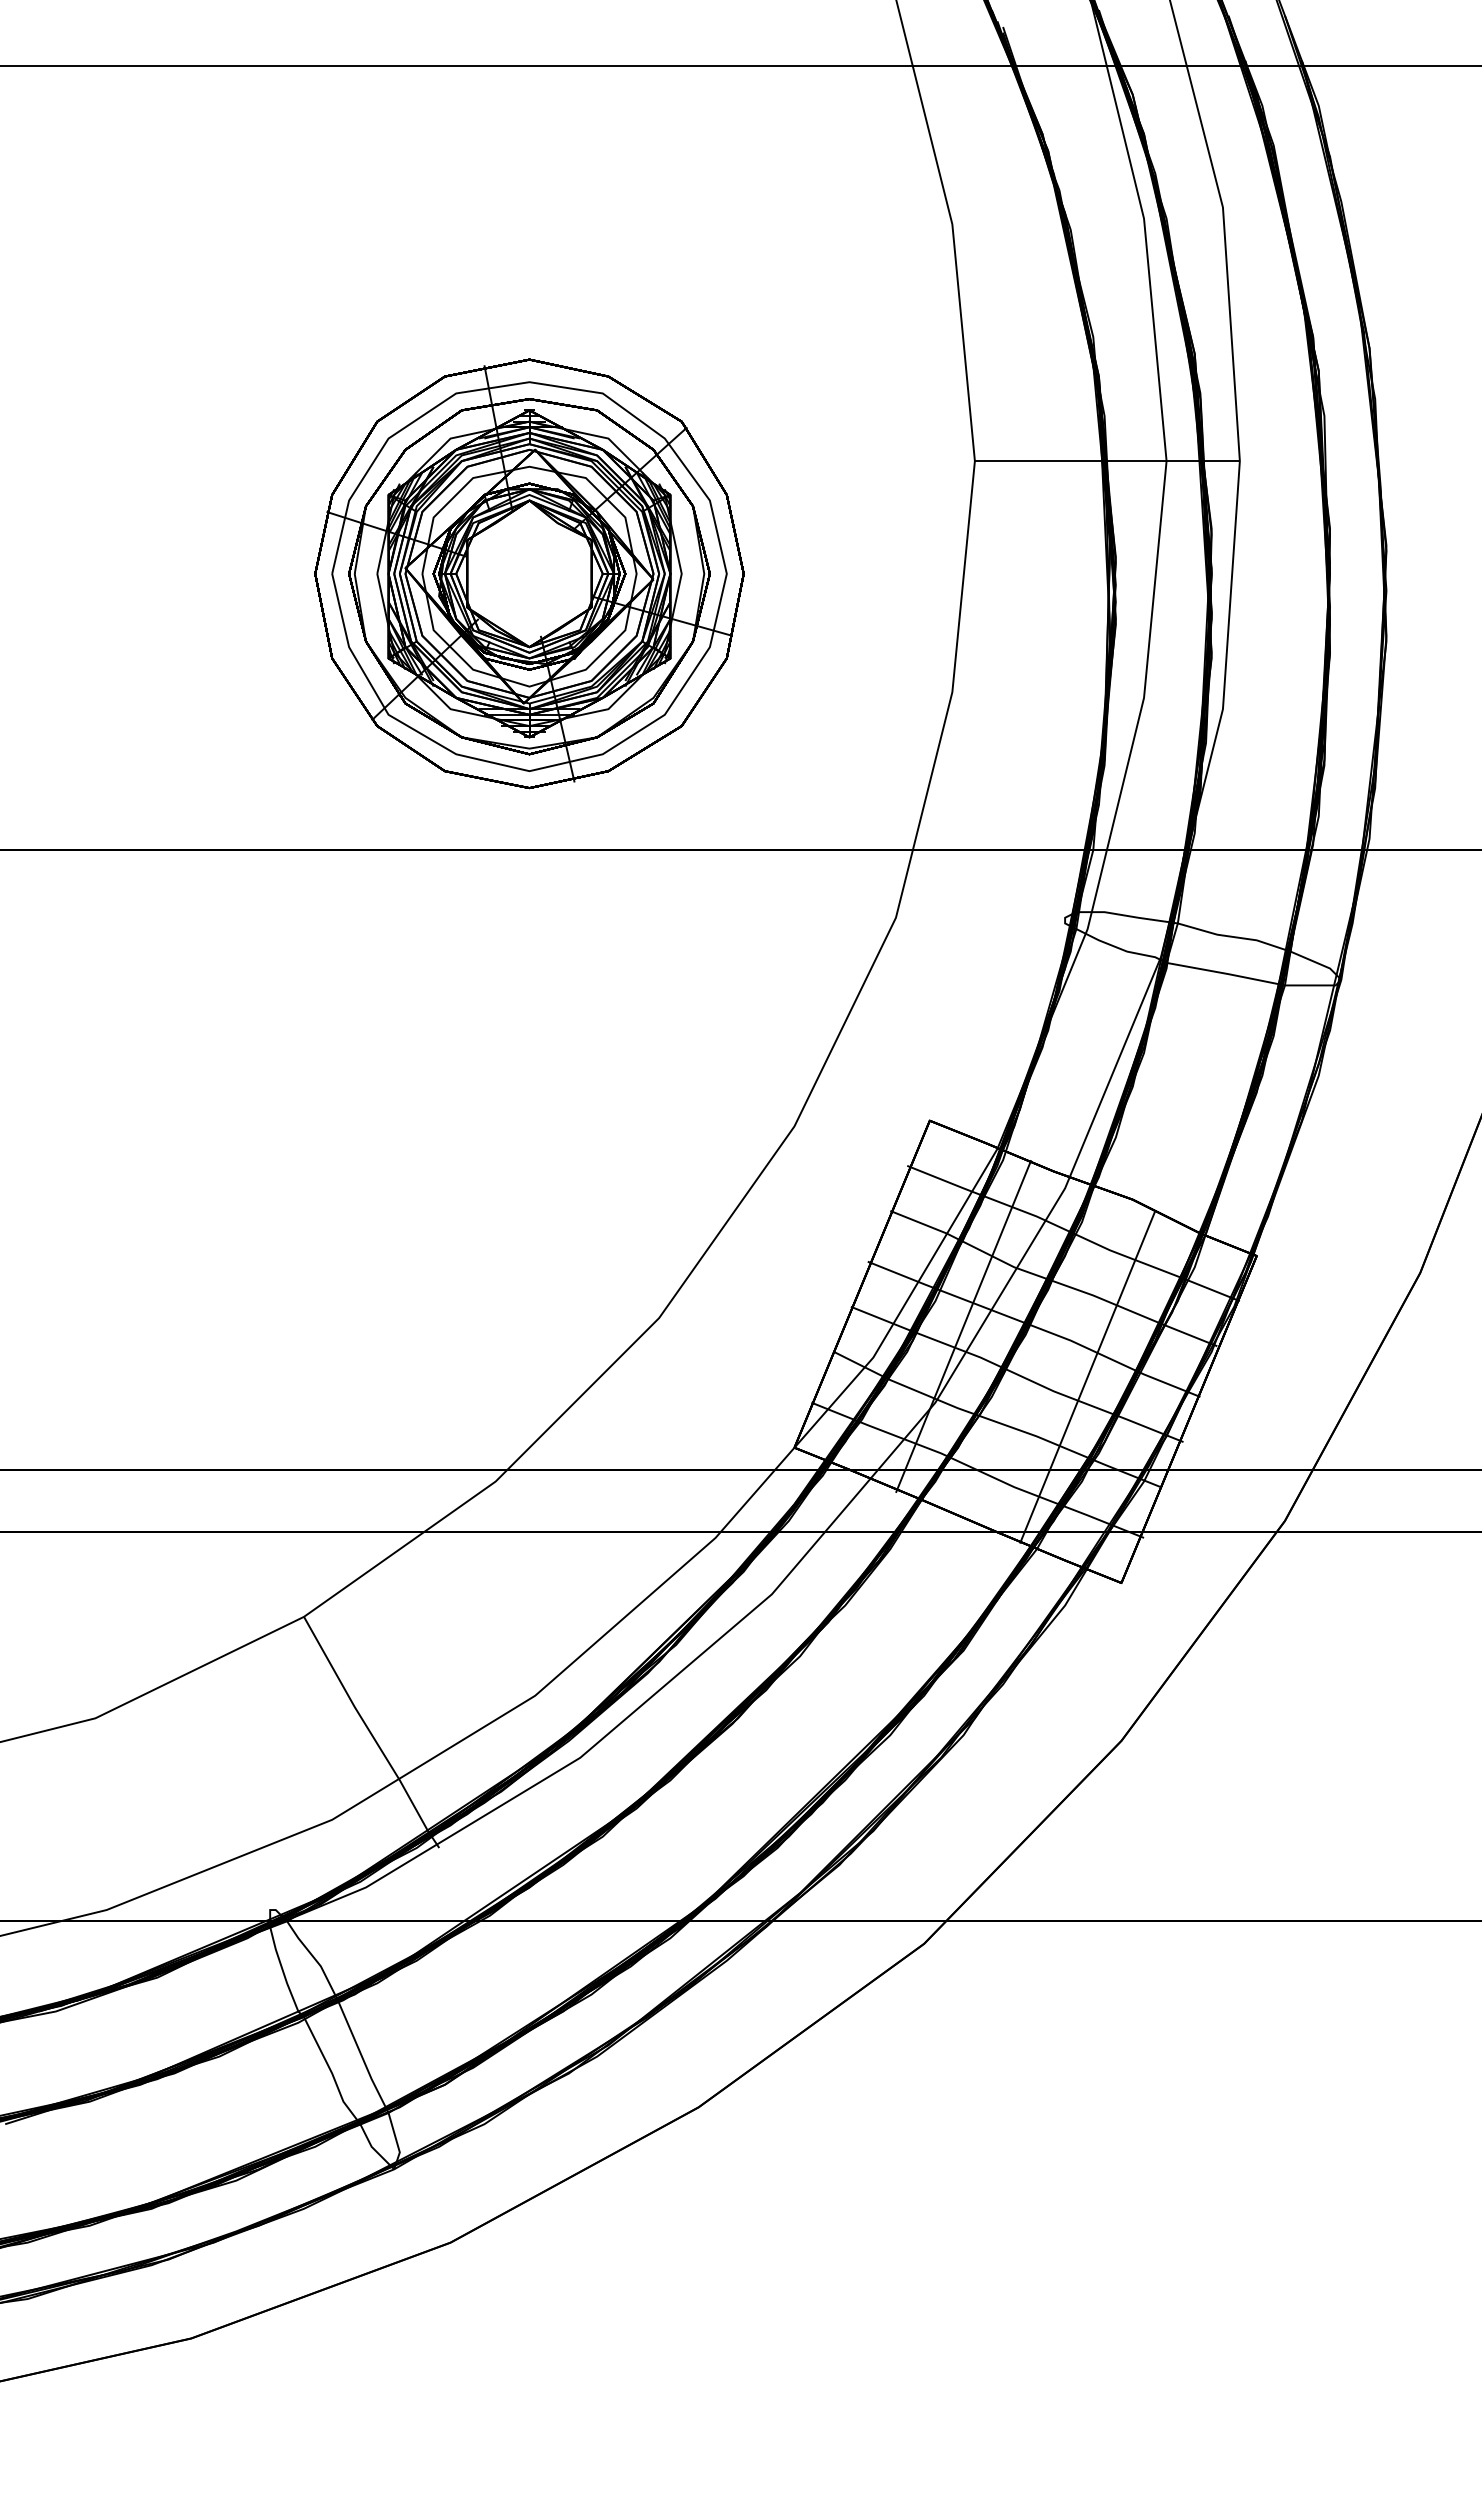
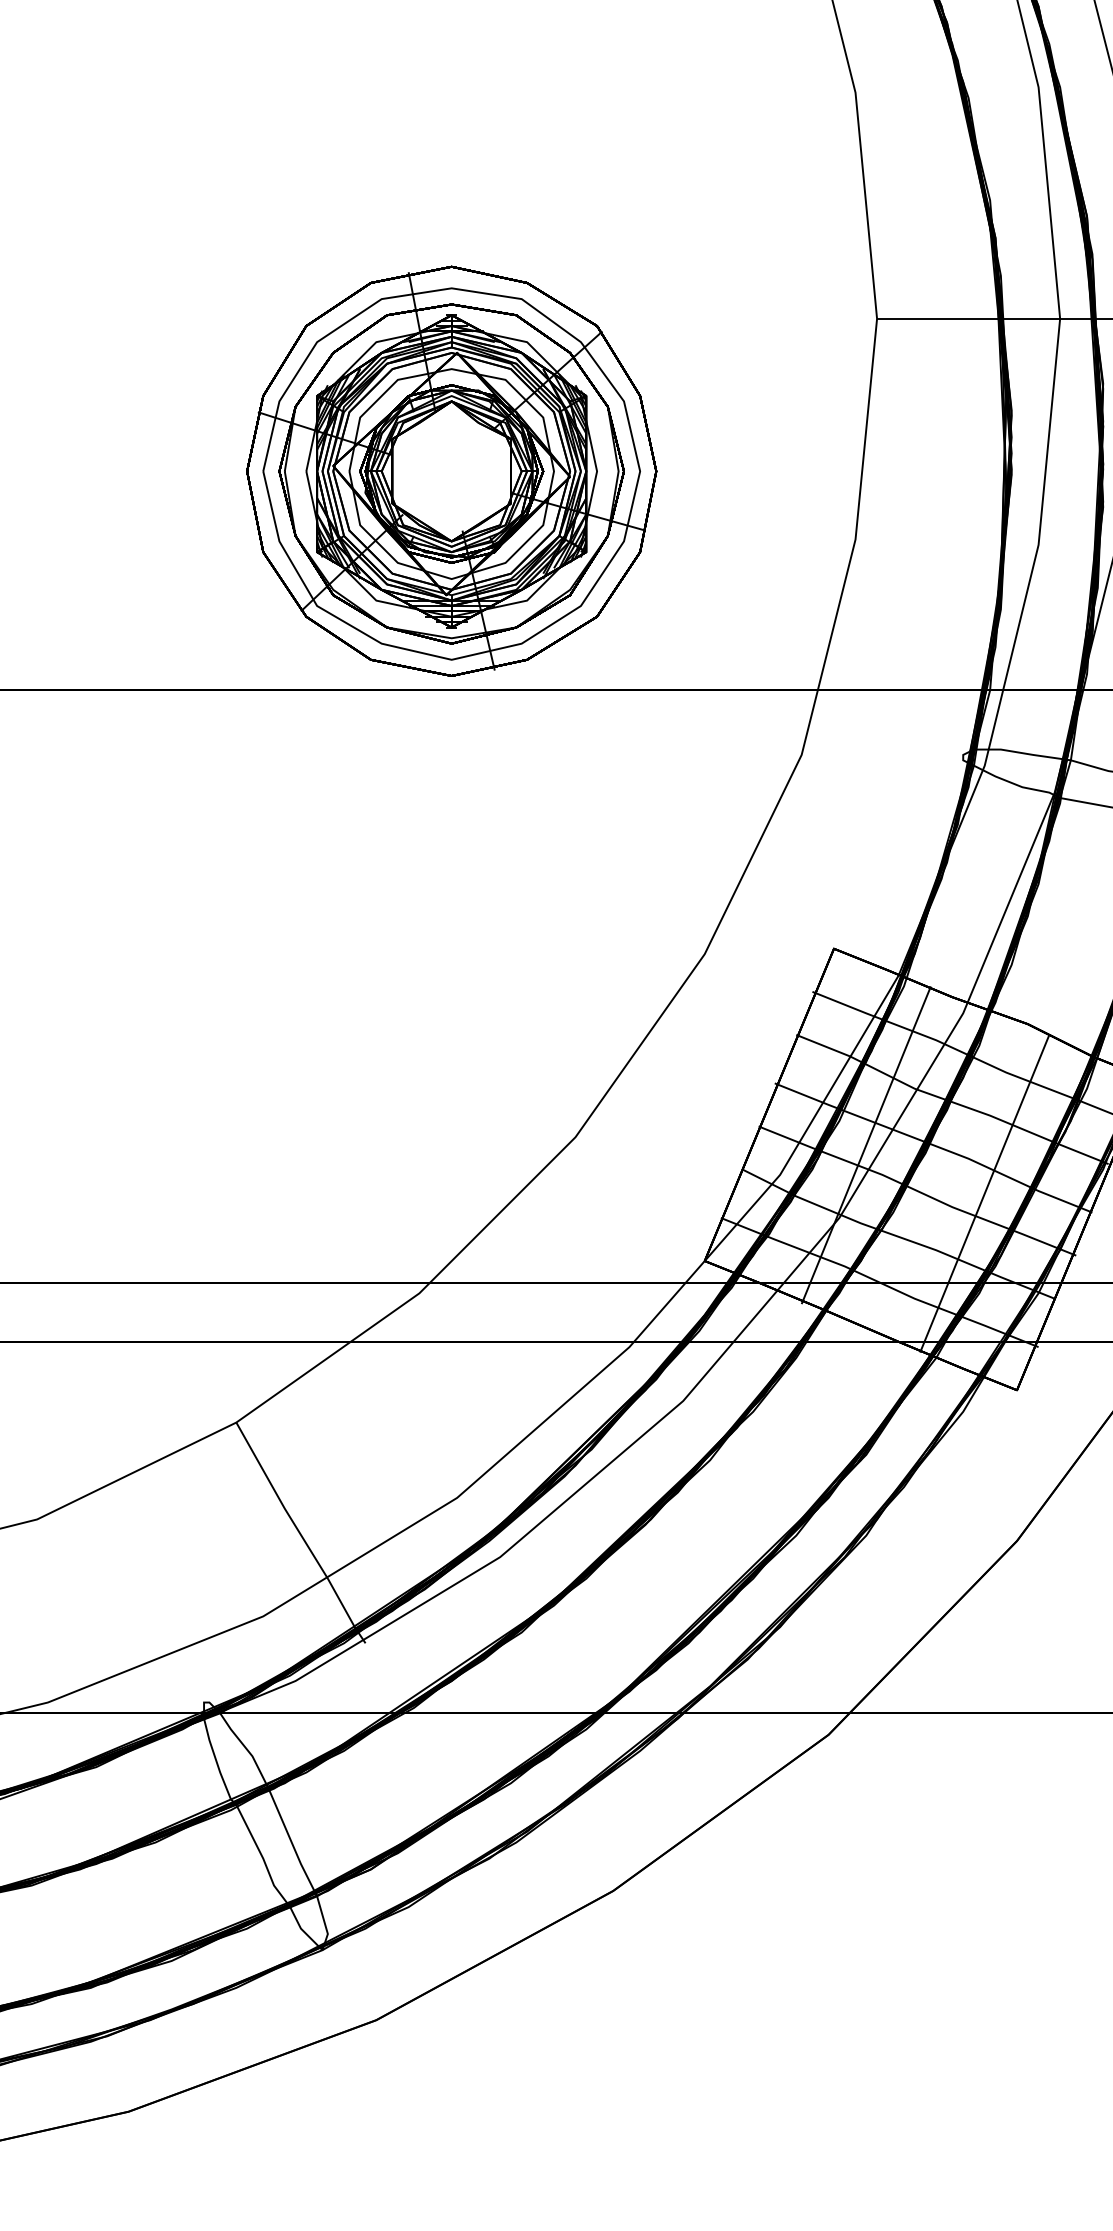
part: (529, 573) -> (451, 471), moved

